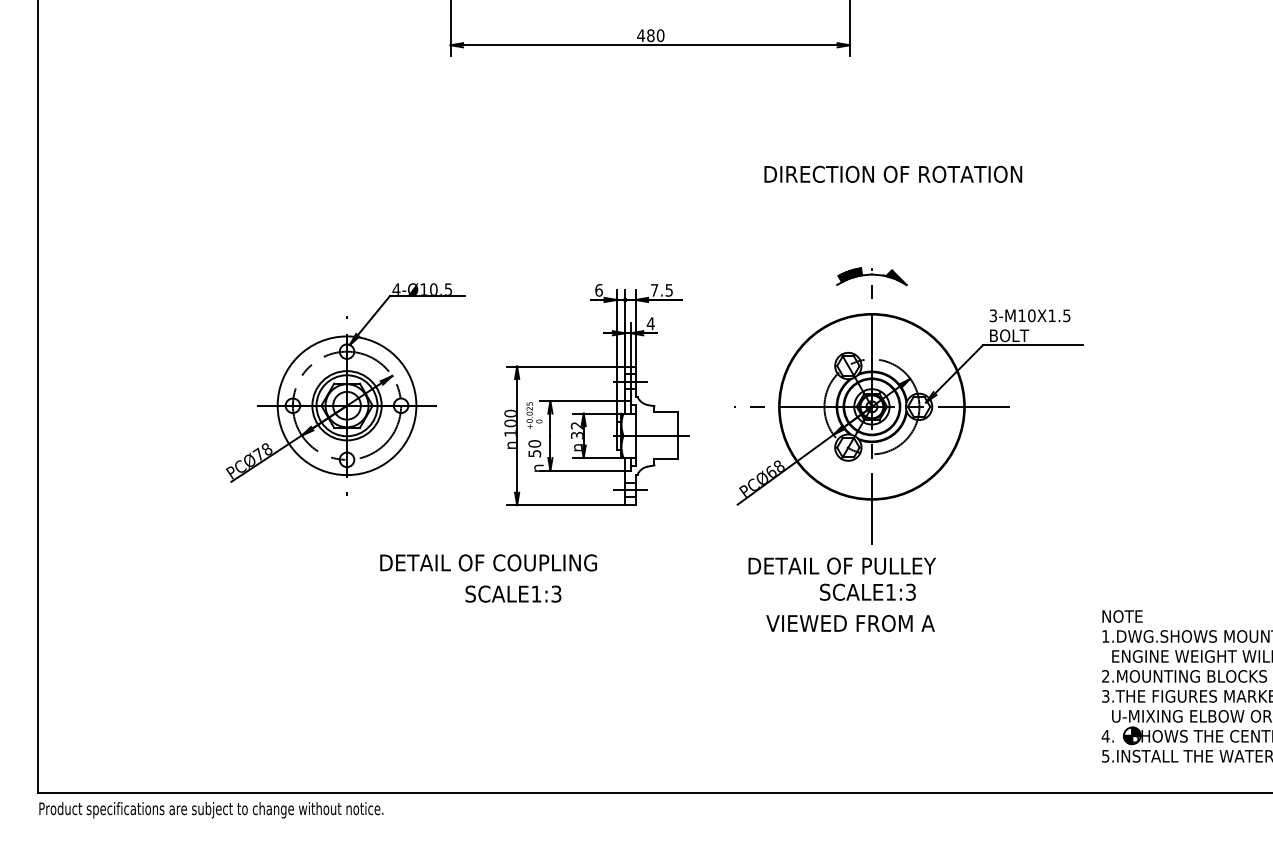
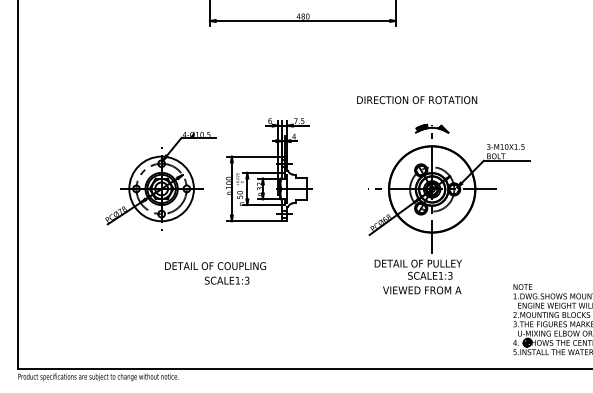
text: (894, 175) -> (417, 100), moved
part: (597, 396) -> (269, 170), moved
part: (909, 447) -> (449, 208), moved
text: (488, 578) -> (215, 273), moved

